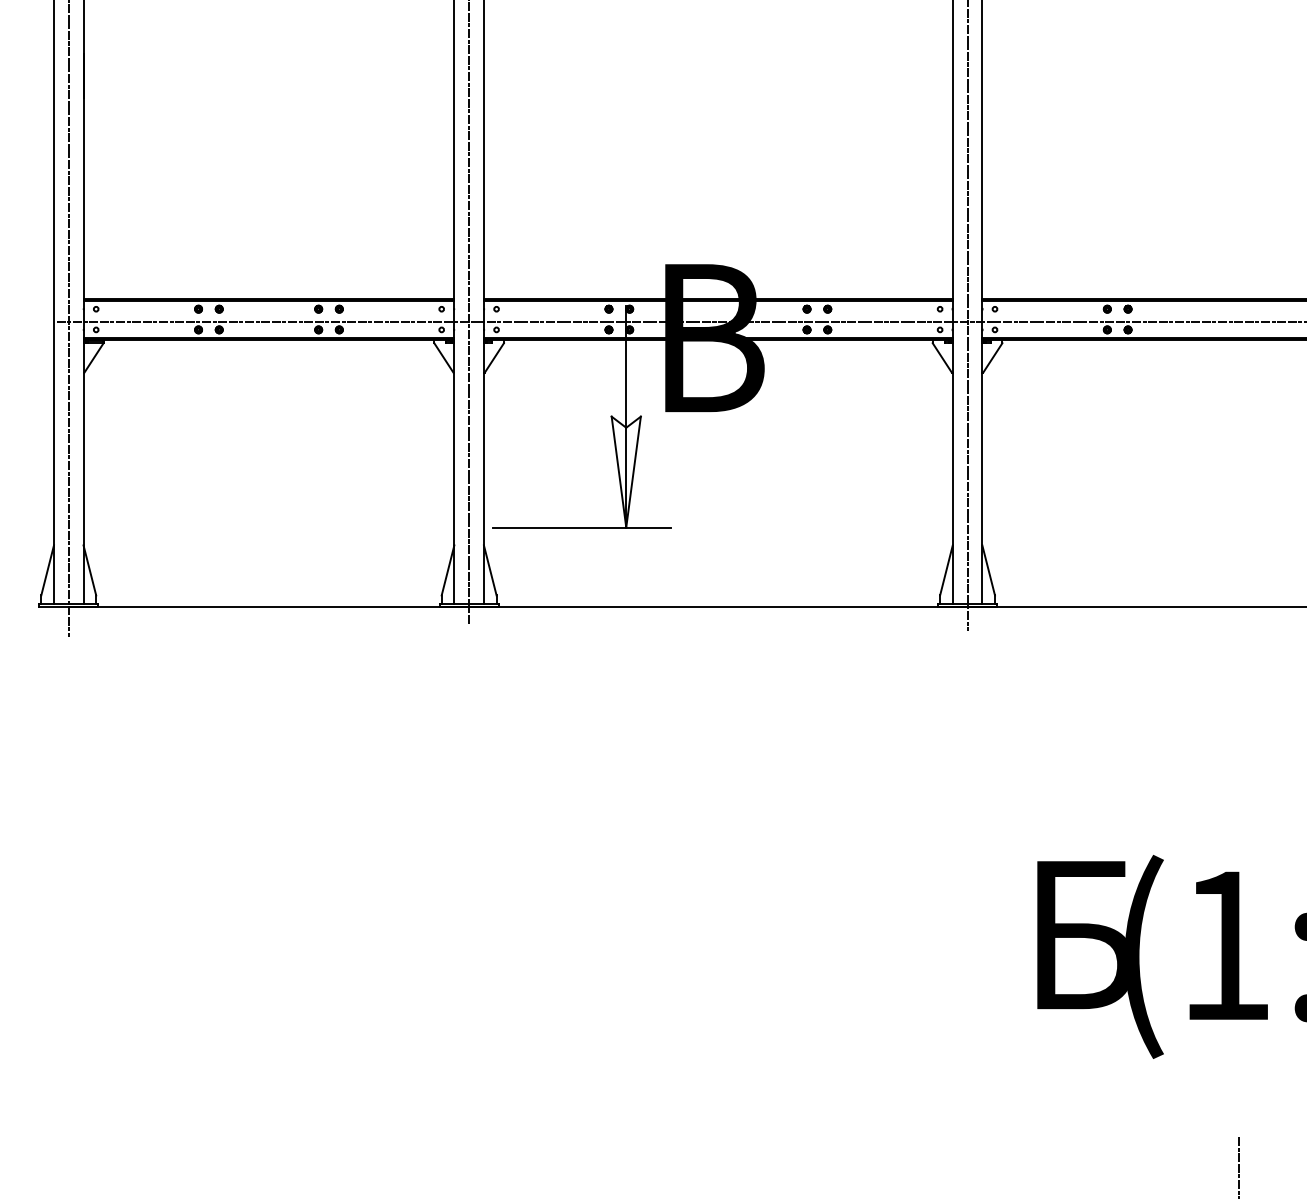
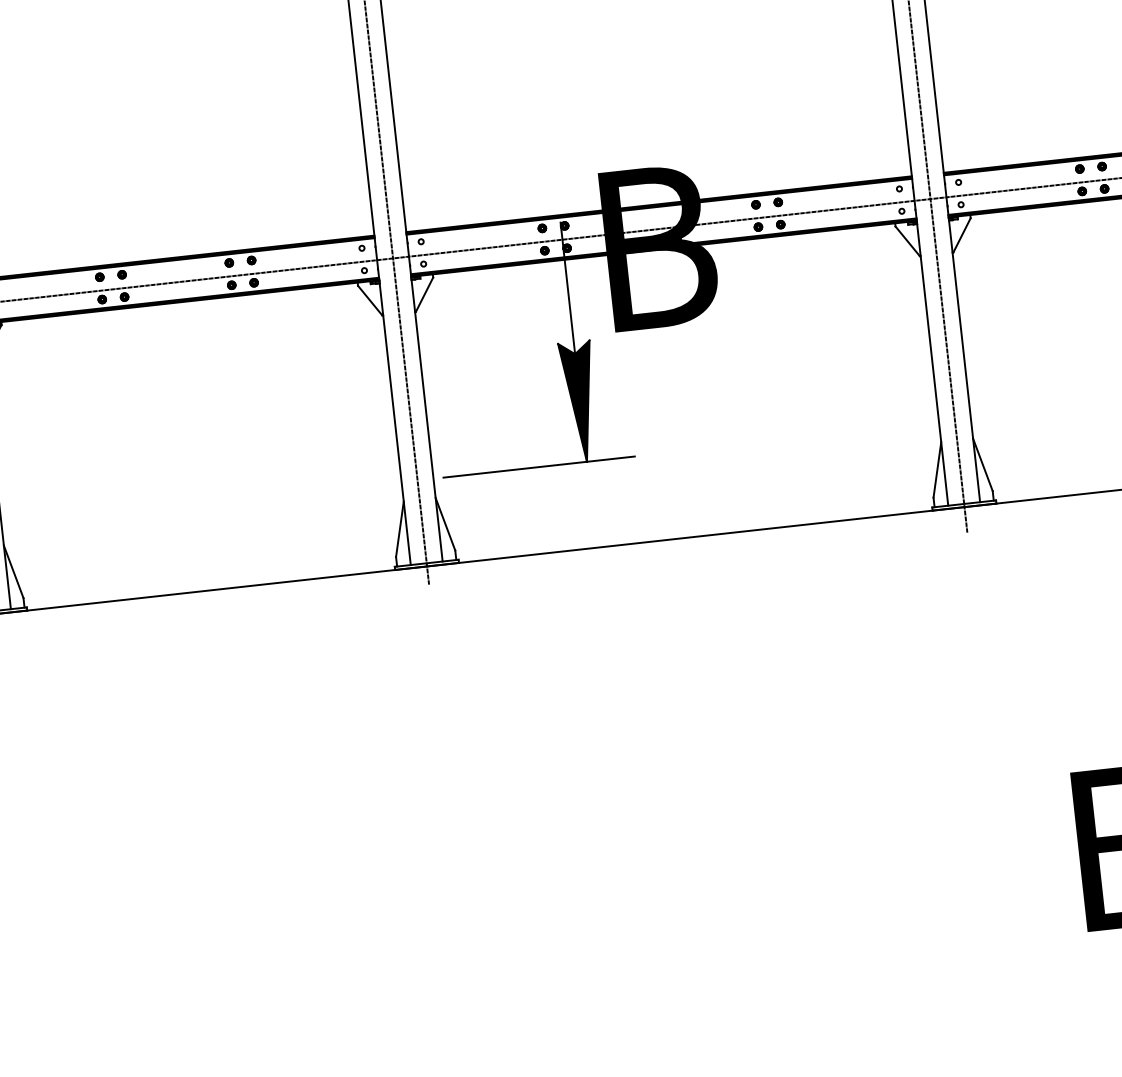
fill: (625, 471) -> (579, 401), added

